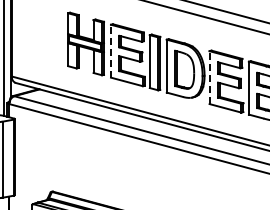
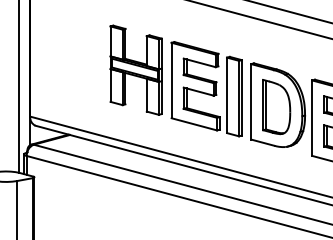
line: (111, 50) -> (172, 79), dashed -> solid
line: (209, 77) -> (312, 118), dashed -> solid

